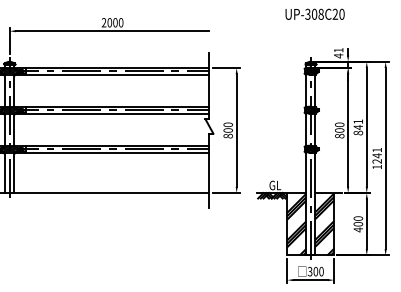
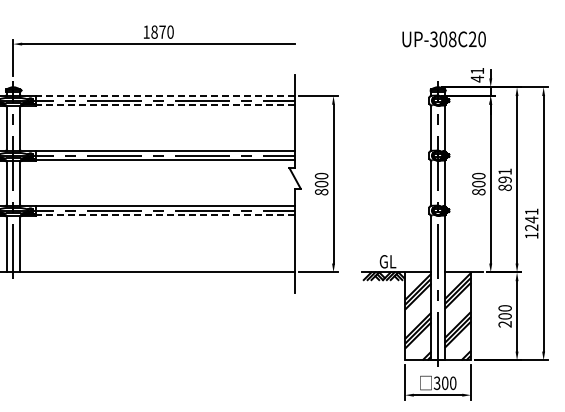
text: (314, 14) -> (443, 39), moved
text: (109, 22) -> (154, 31), 2000 -> 1870
line: (117, 67) -> (165, 95), solid -> dashed
line: (117, 74) -> (165, 105), solid -> dashed
text: (357, 127) -> (504, 179), 841 -> 891
line: (117, 152) -> (165, 215), solid -> dashed
text: (357, 229) -> (504, 323), 400 -> 200

